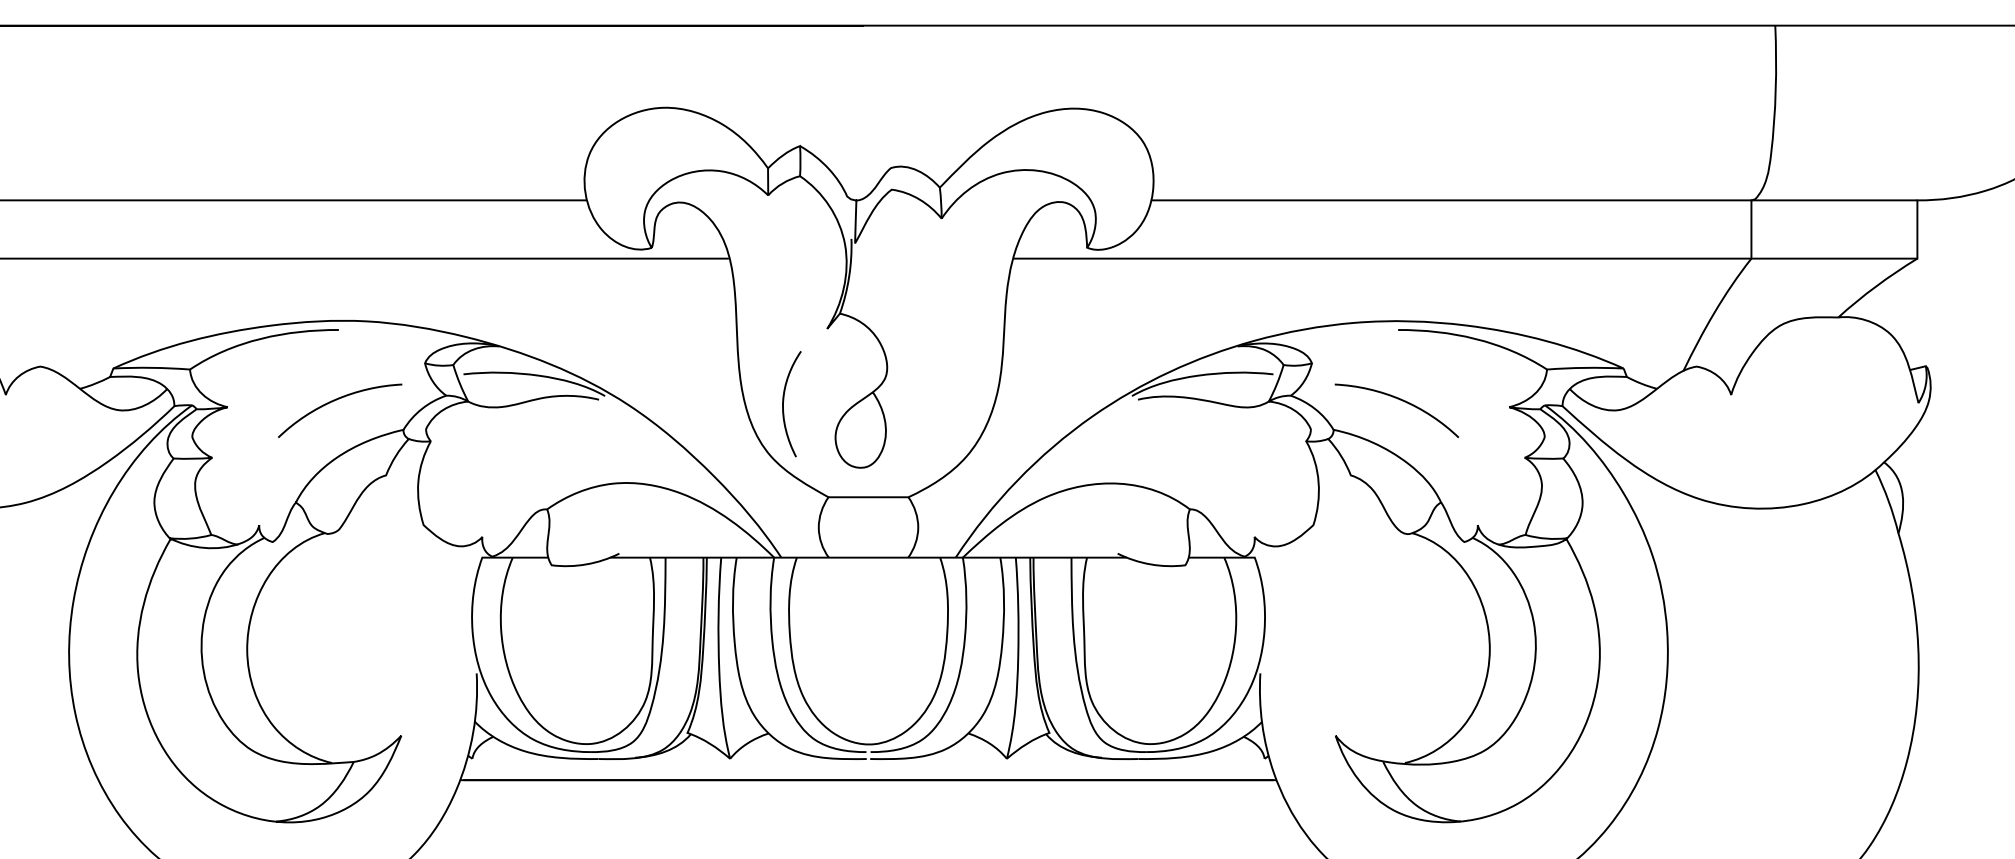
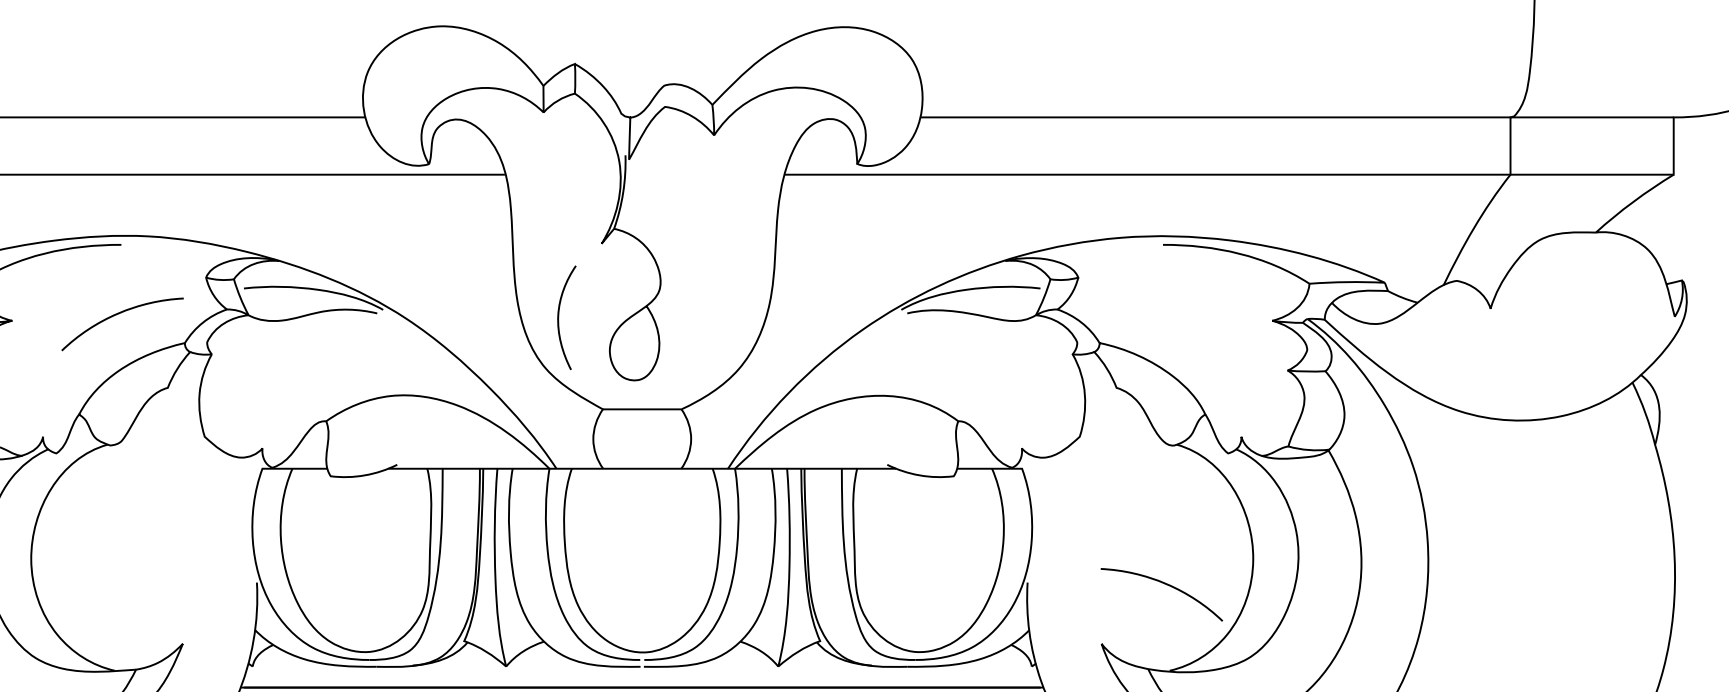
curve: (1400, 400) -> (1165, 584), moved

